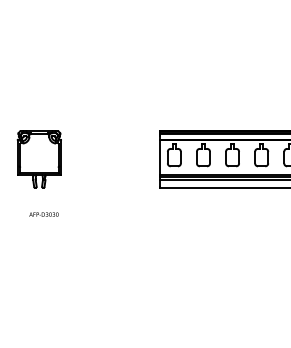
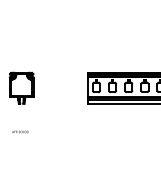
text: (44, 213) -> (20, 131), moved

